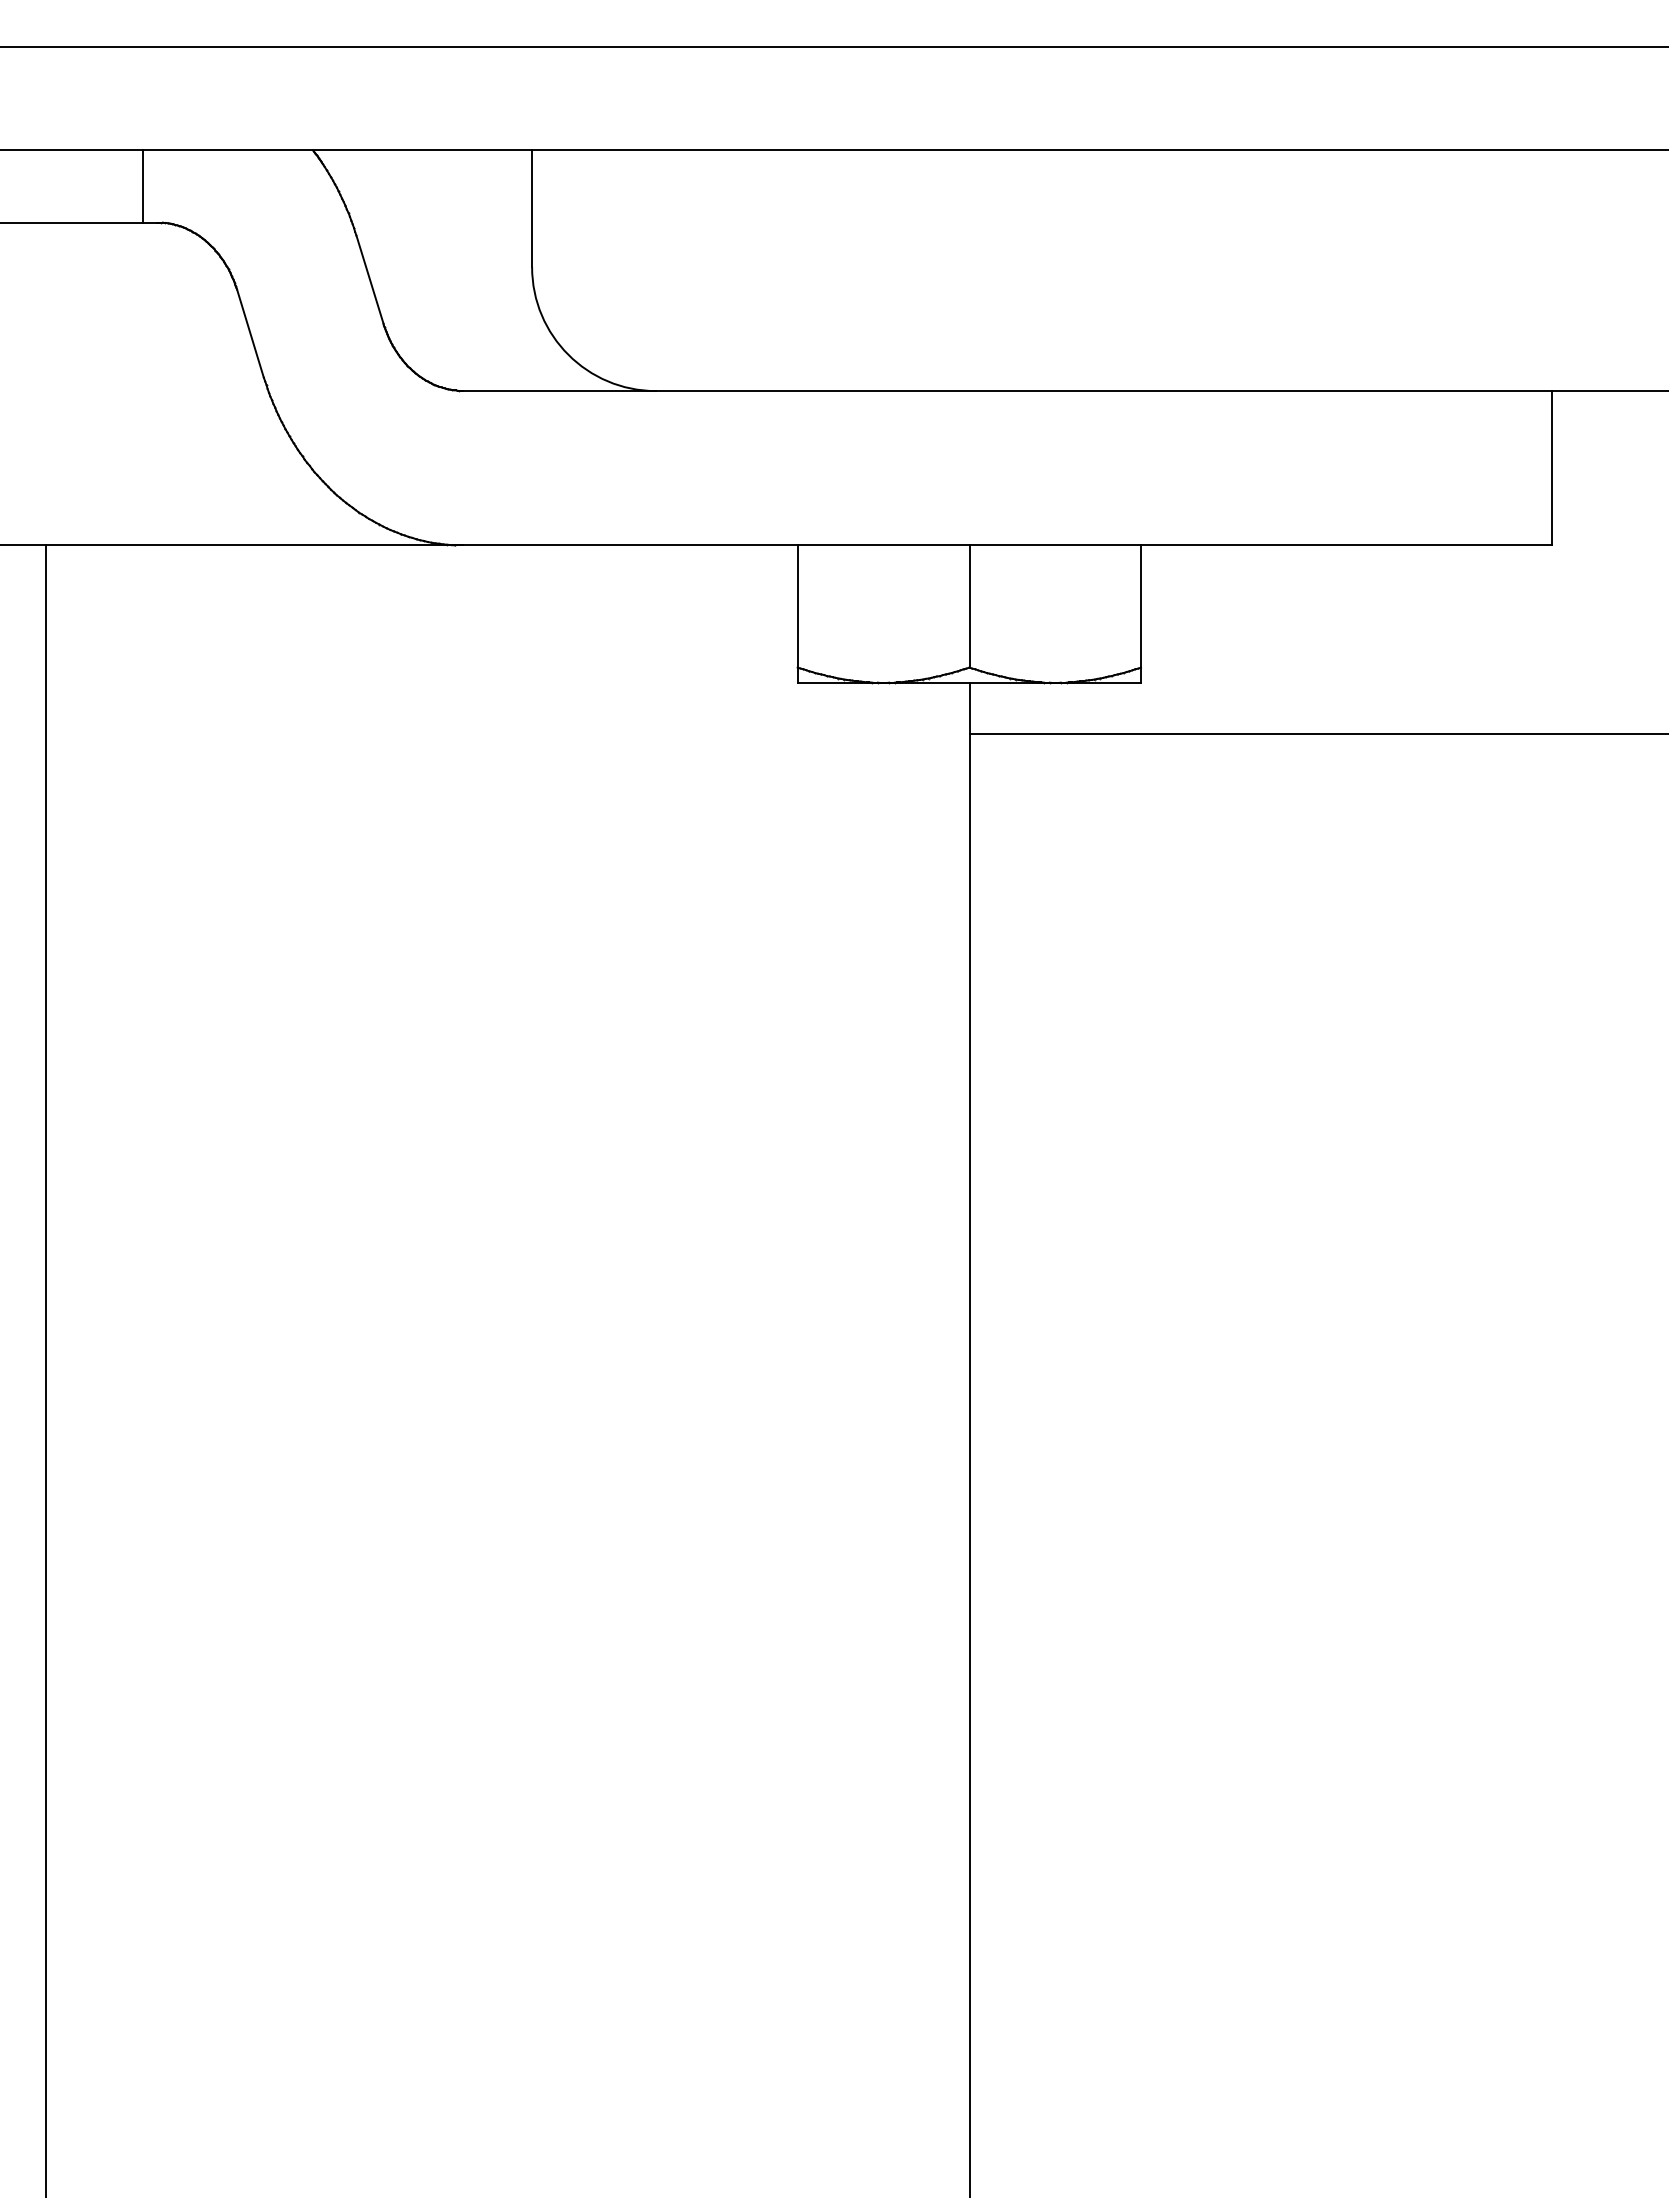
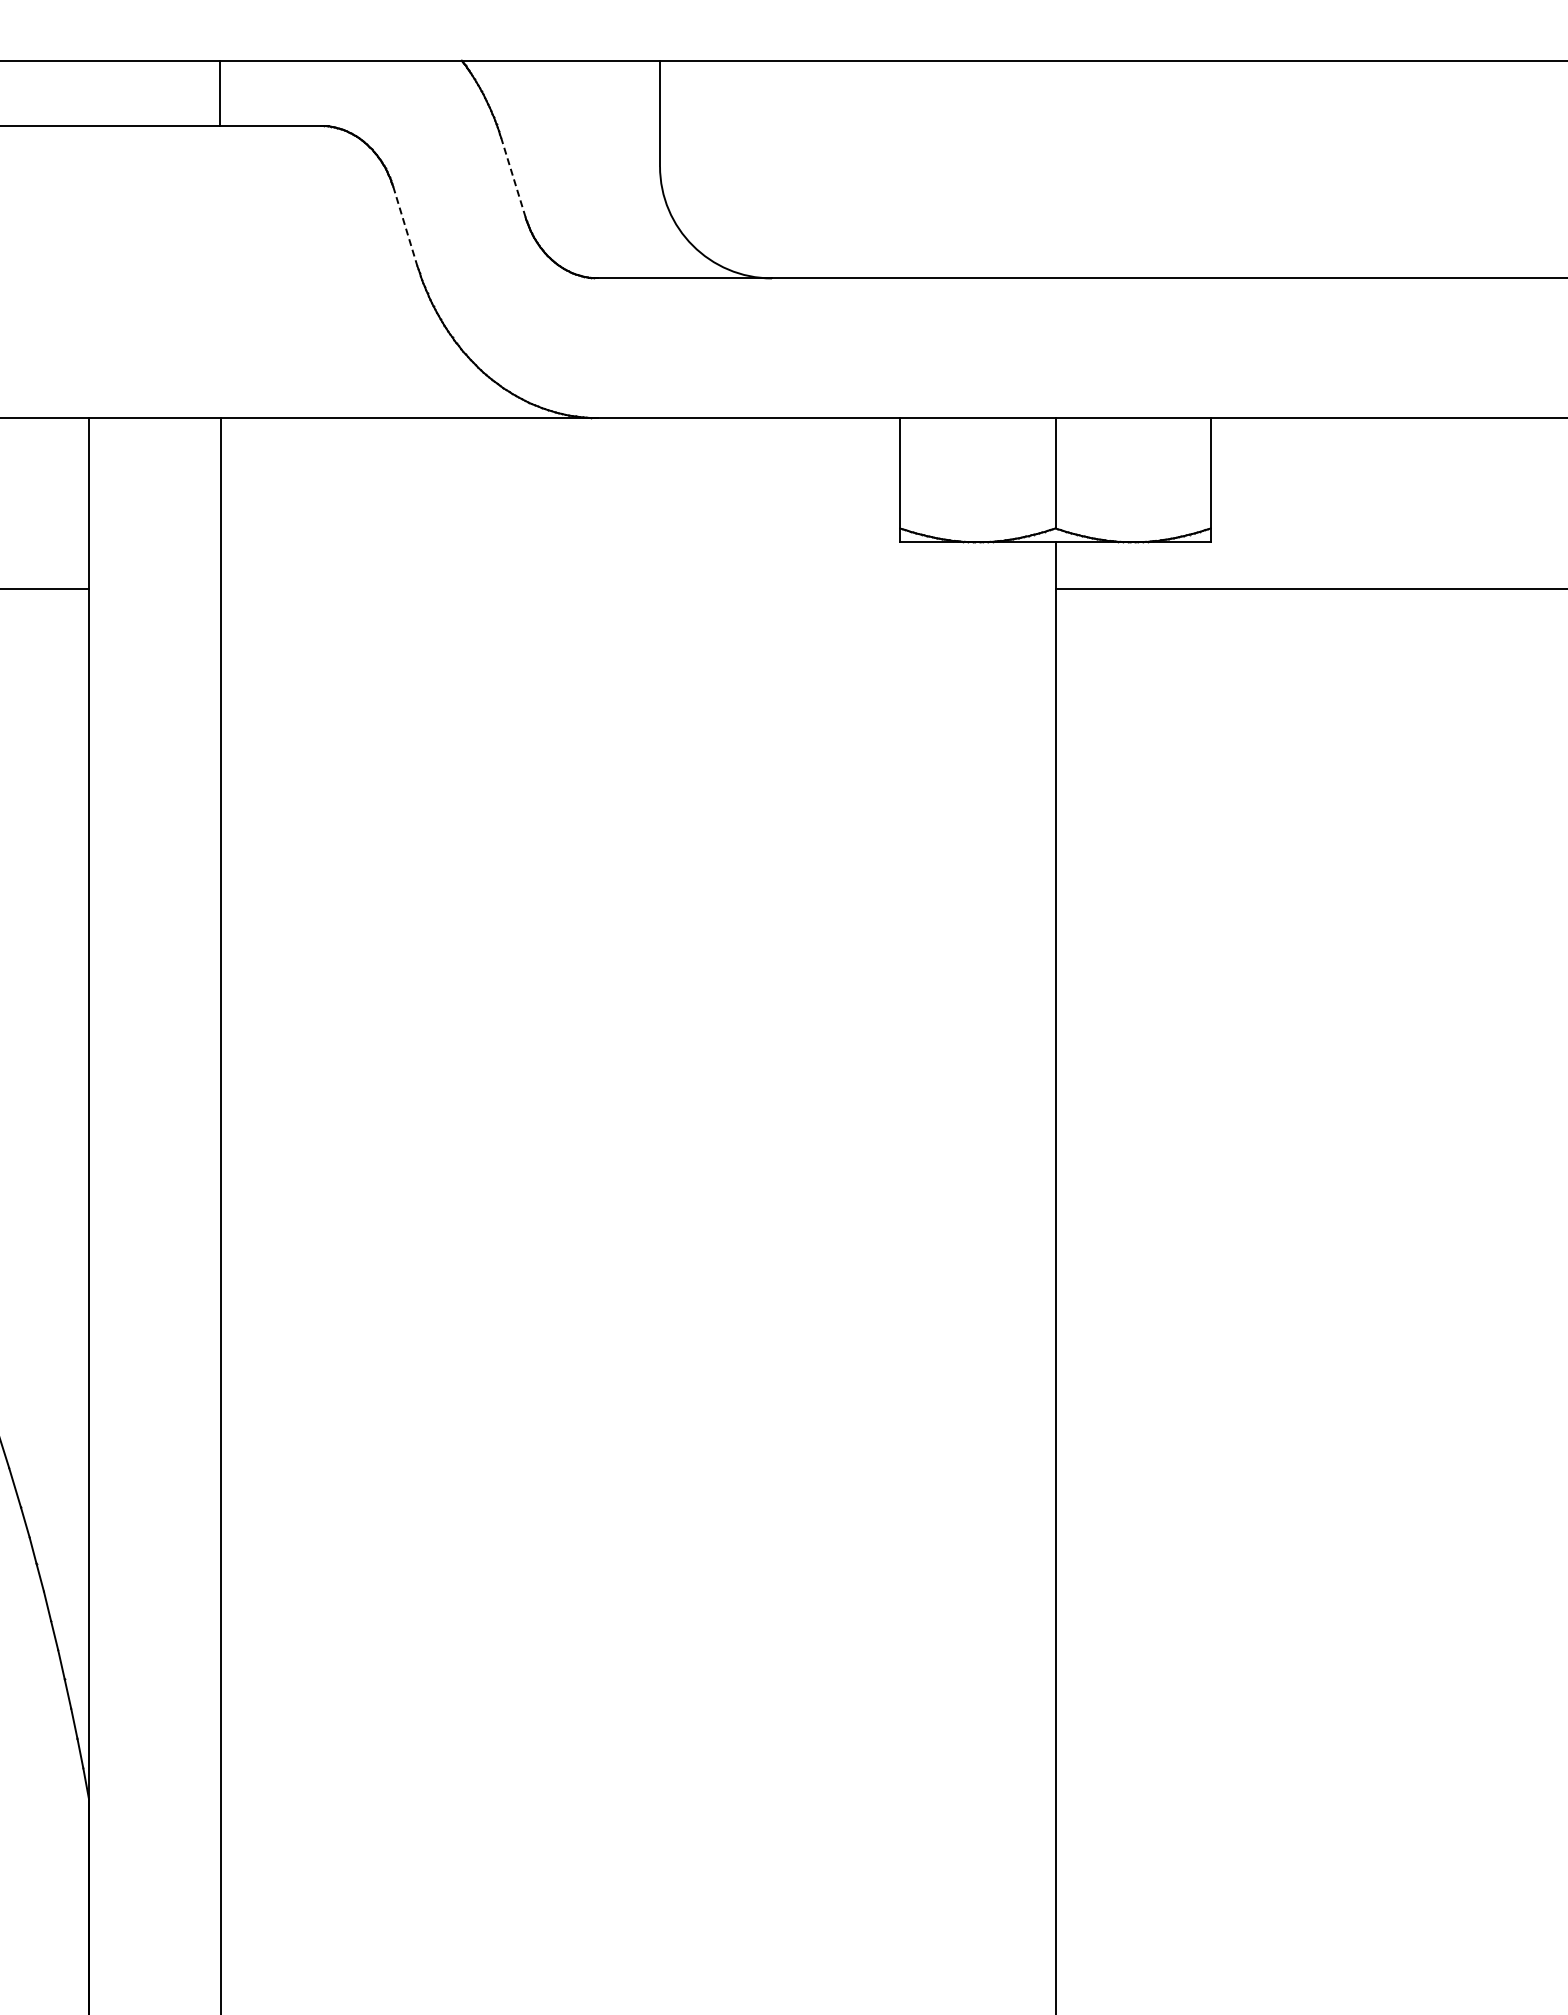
line: (143, 186) -> (219, 93), moved
line: (370, 279) -> (513, 177), solid -> dashed
line: (250, 333) -> (405, 226), solid -> dashed

